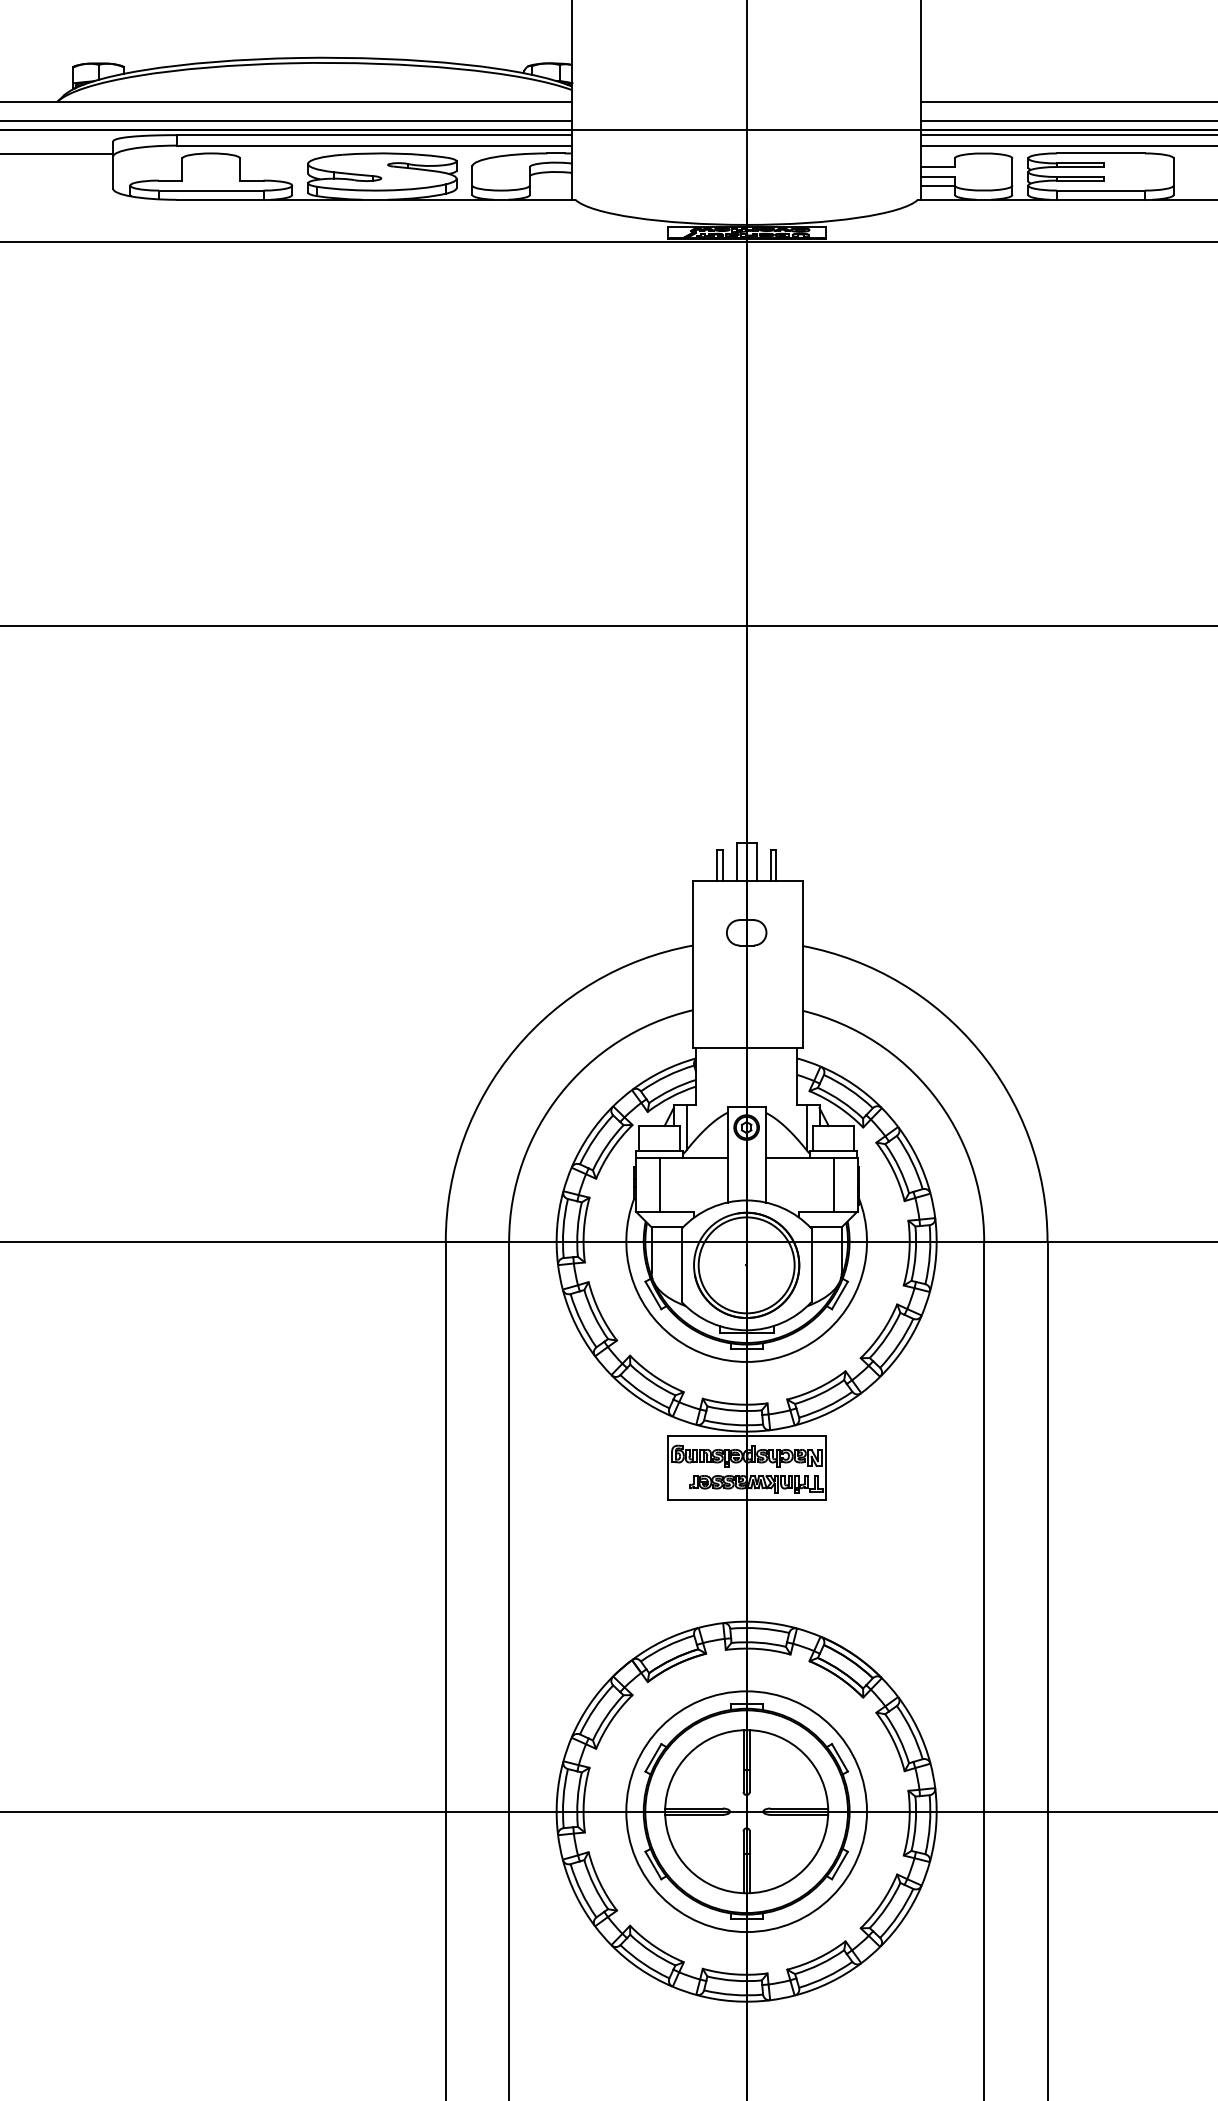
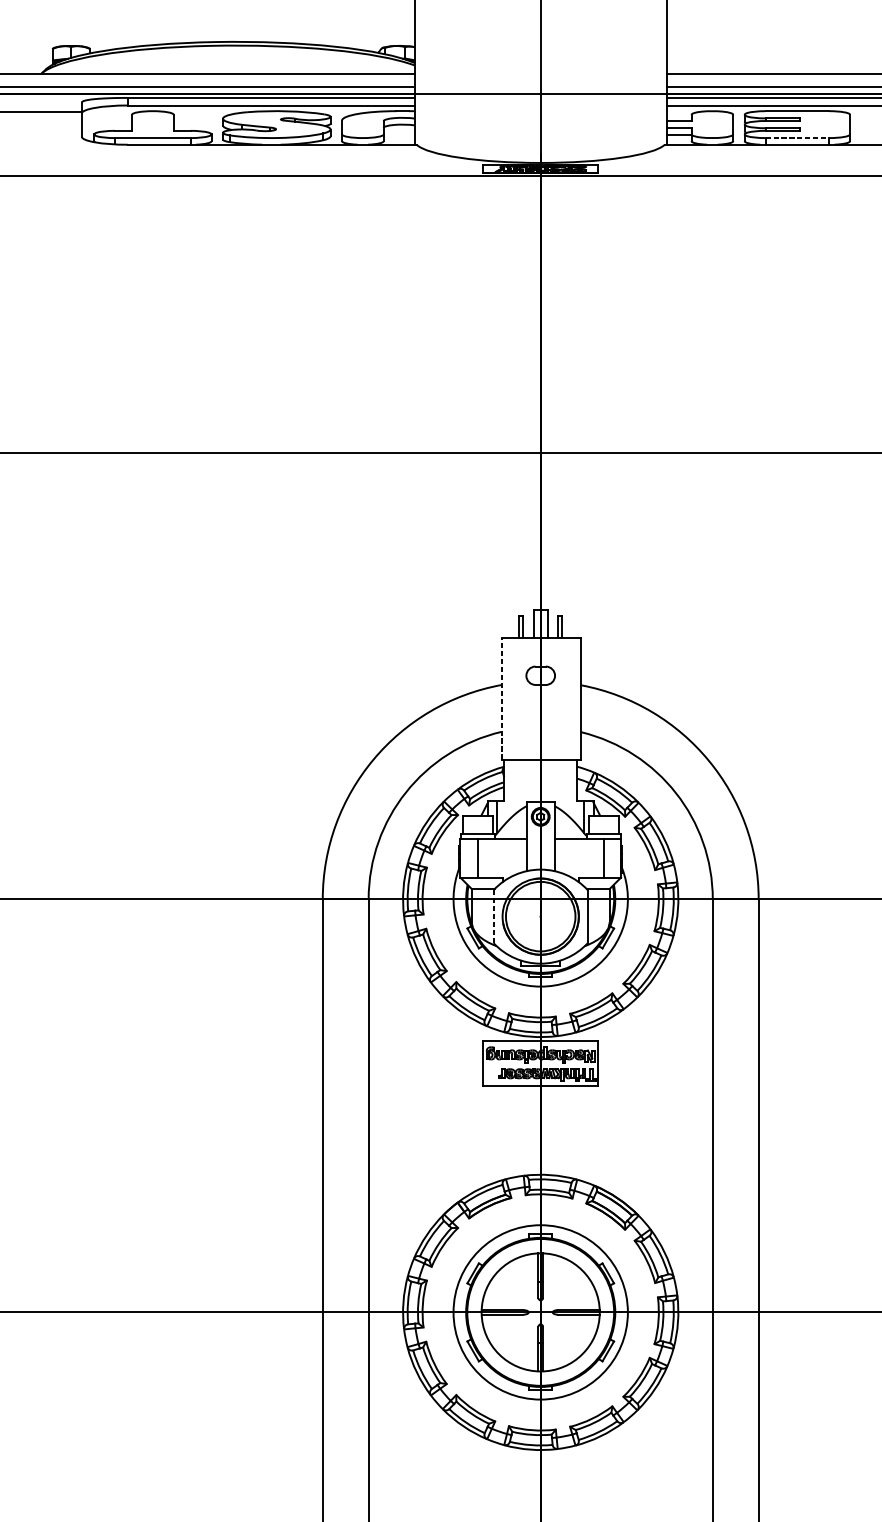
line: (1100, 190) -> (797, 138), solid -> dashed
line: (692, 964) -> (501, 698), solid -> dashed
line: (681, 1265) -> (493, 916), solid -> dashed

